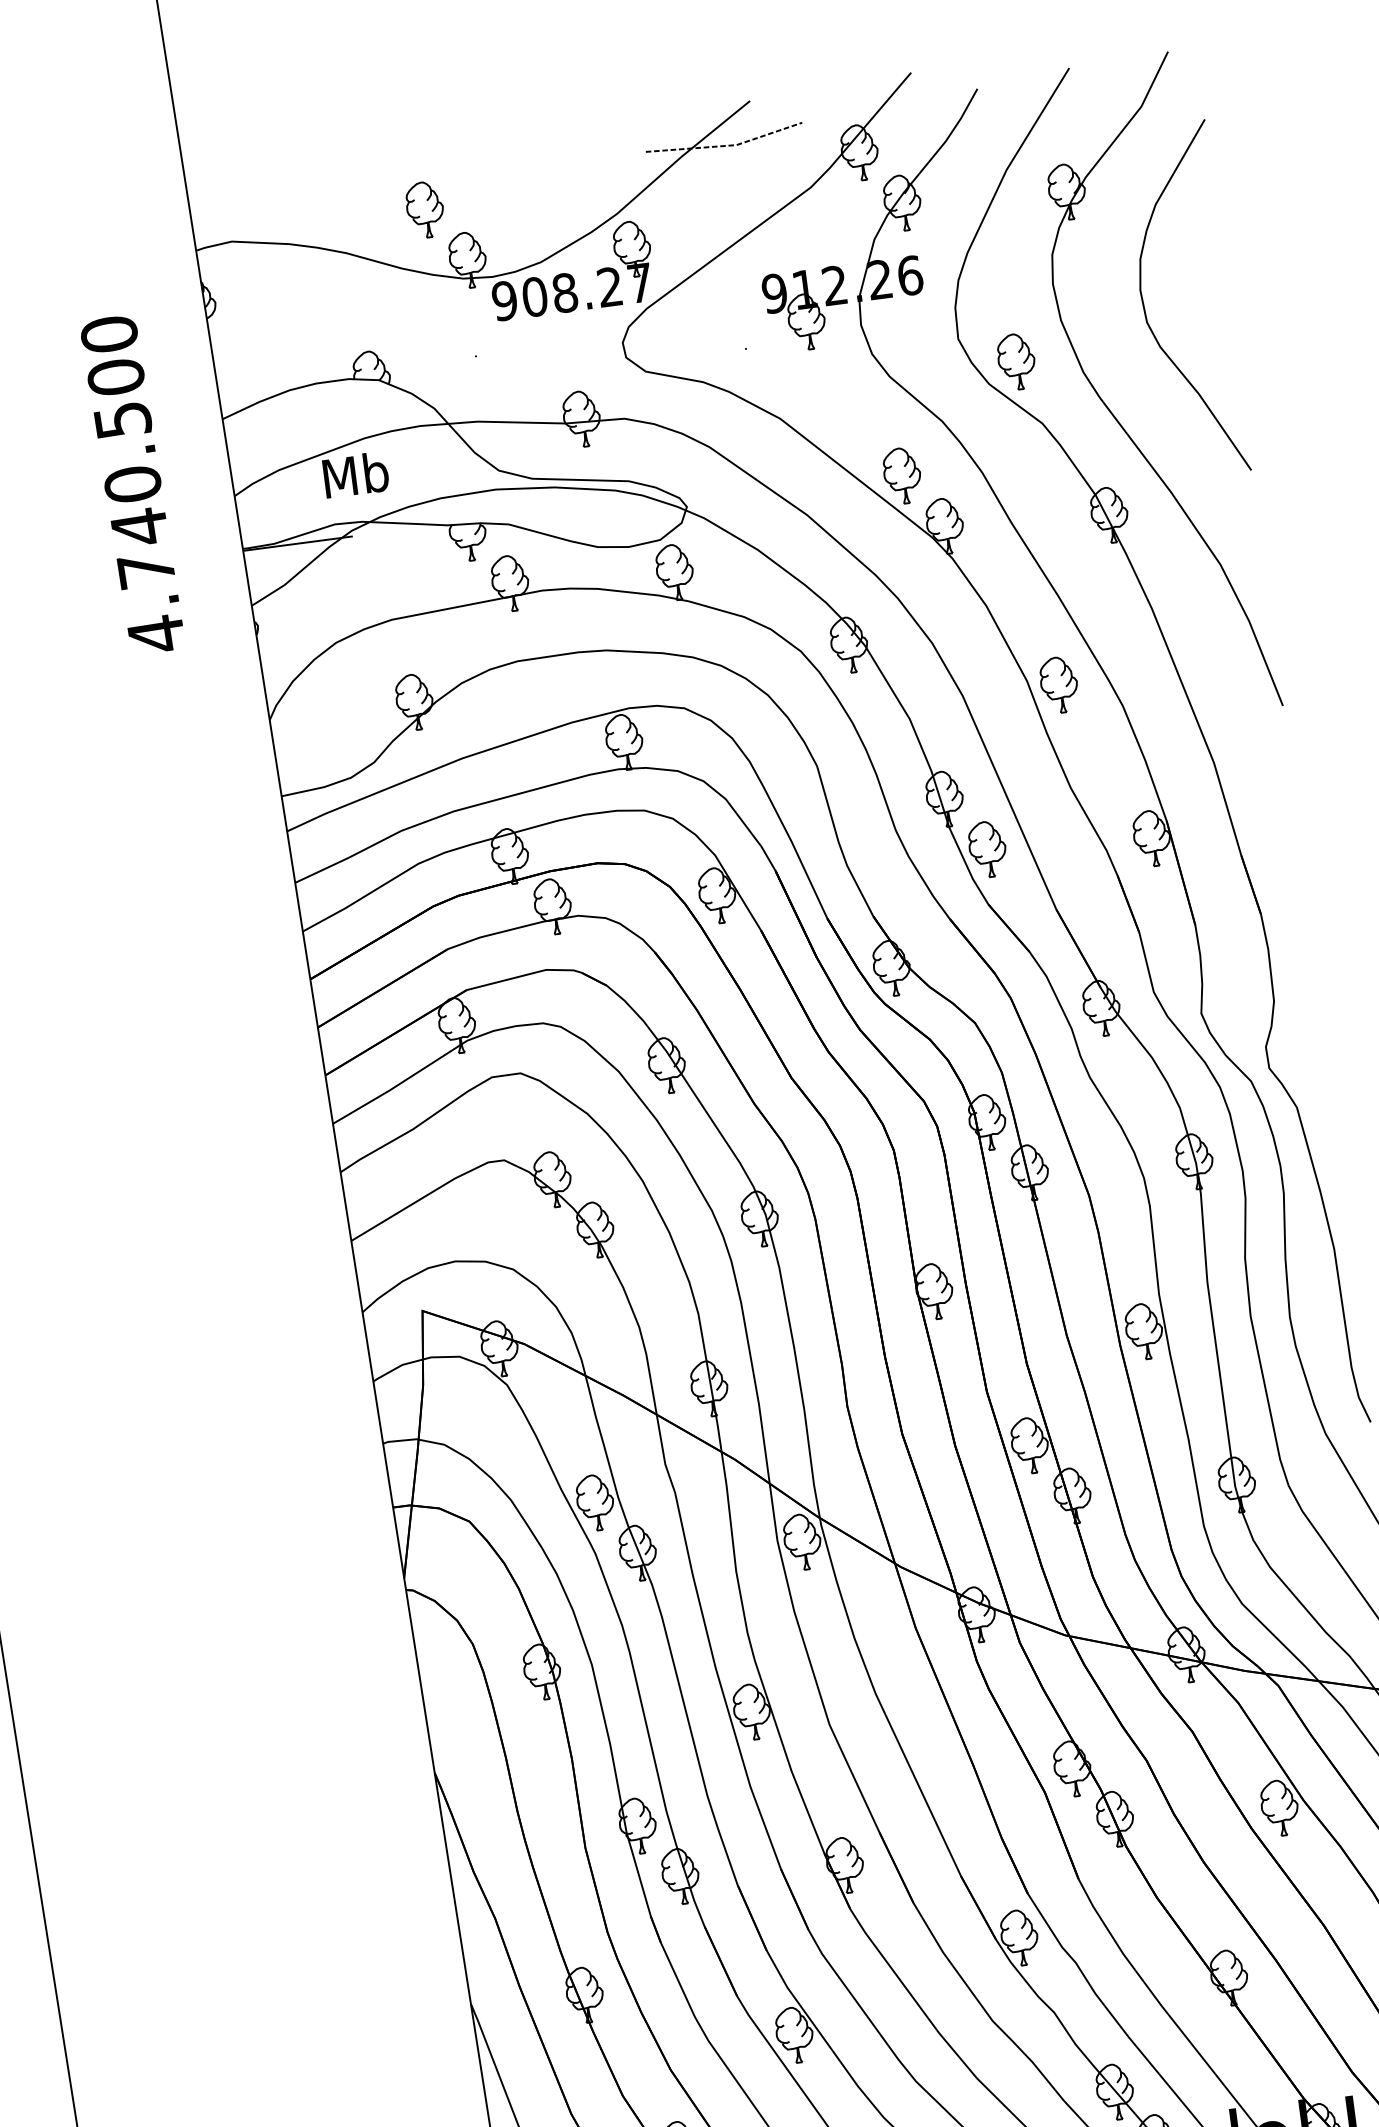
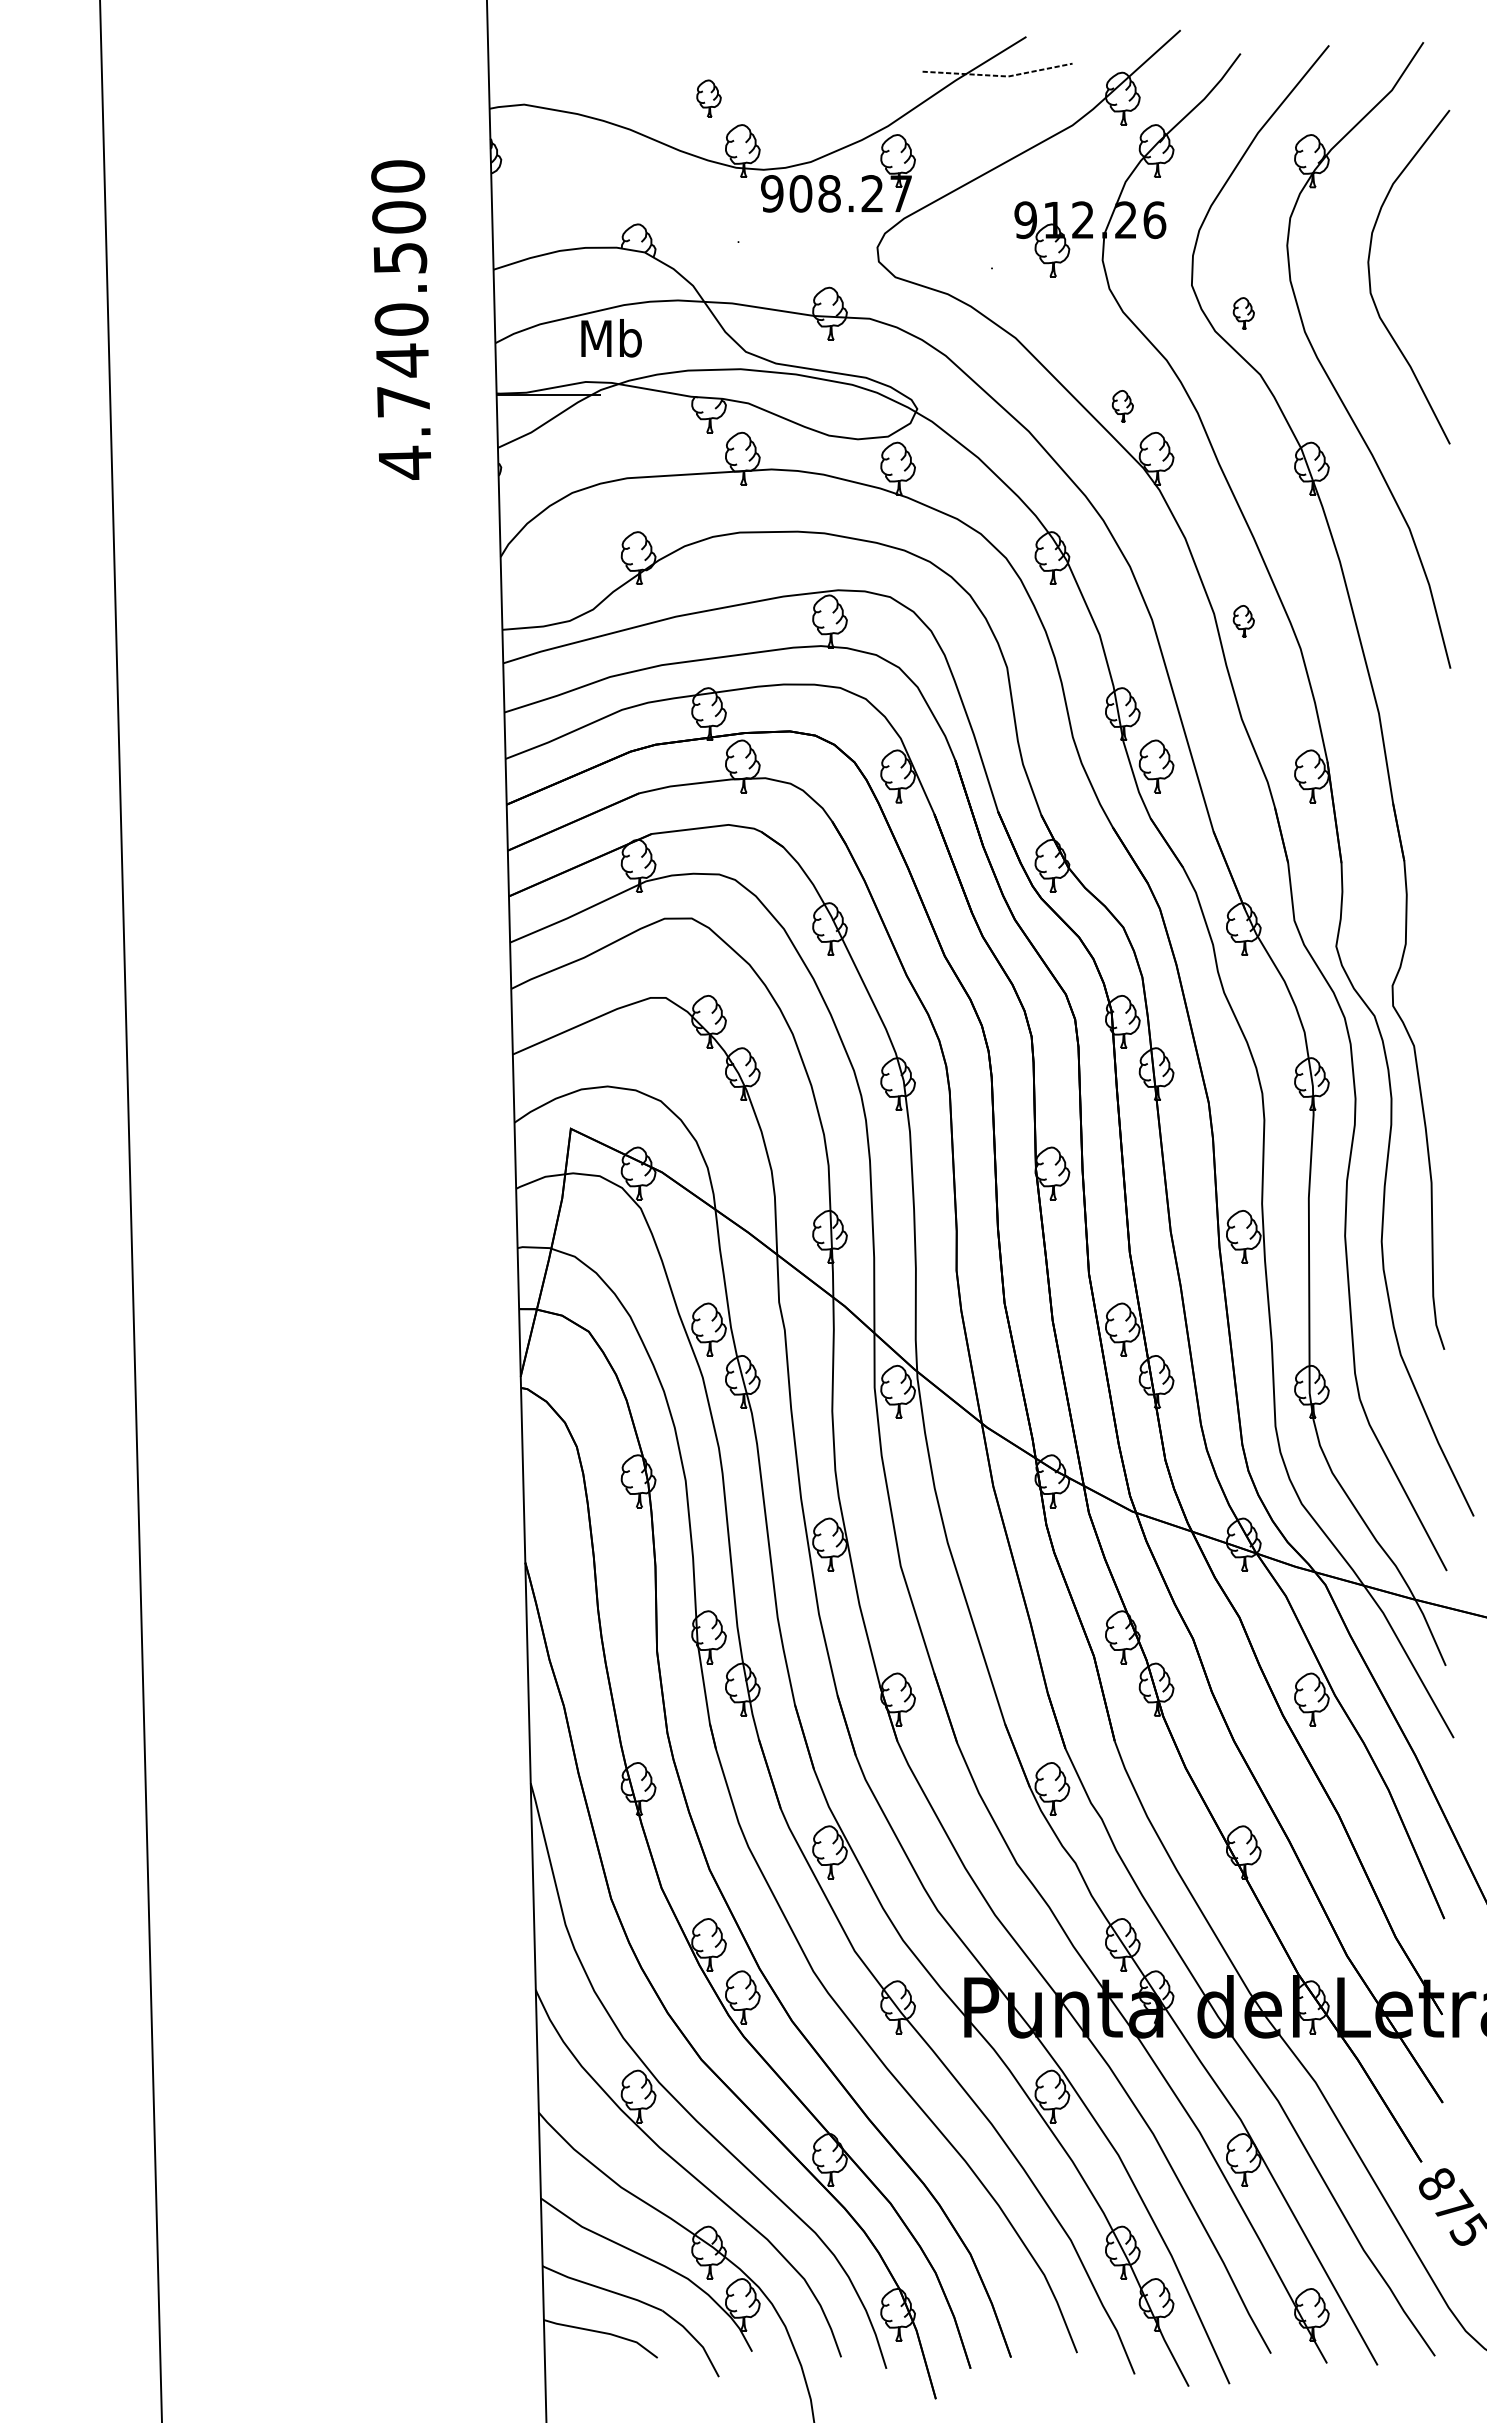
part: (424, 209) -> (708, 98), size x0.7
part: (1016, 361) -> (1243, 313), size x0.6
part: (902, 475) -> (1122, 406), size x0.6
part: (1058, 685) -> (1243, 621), size x0.6

